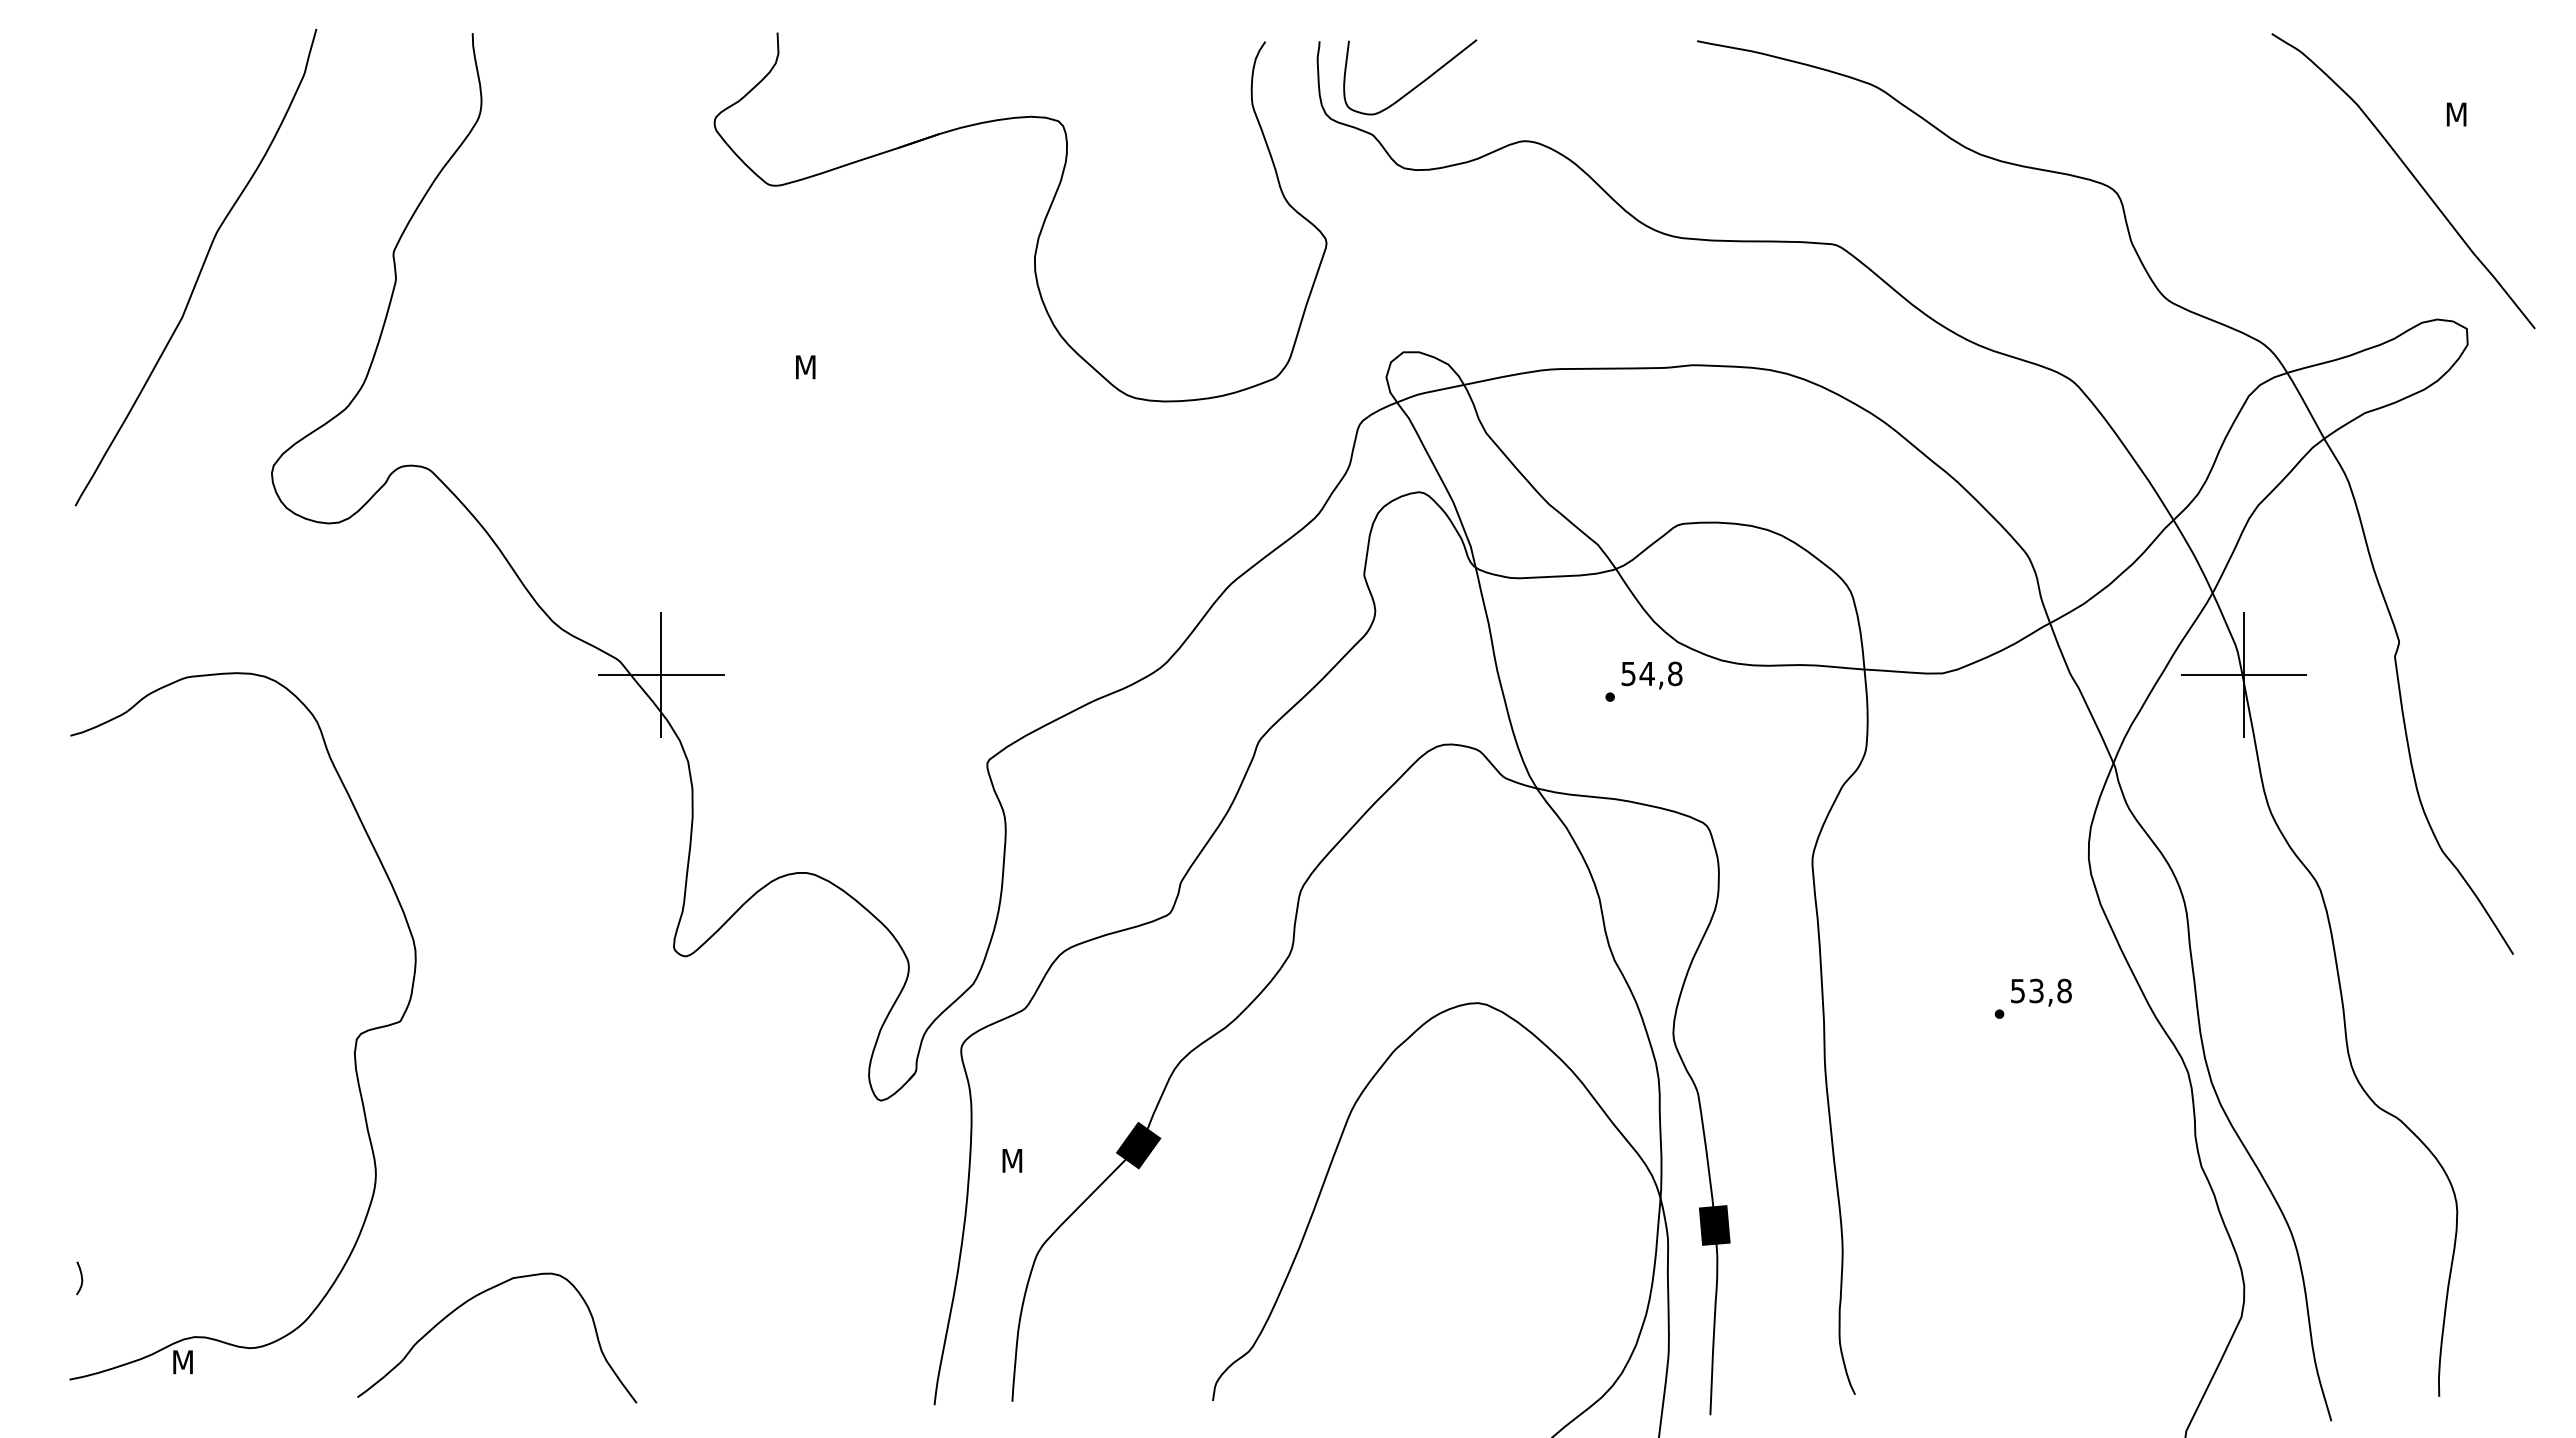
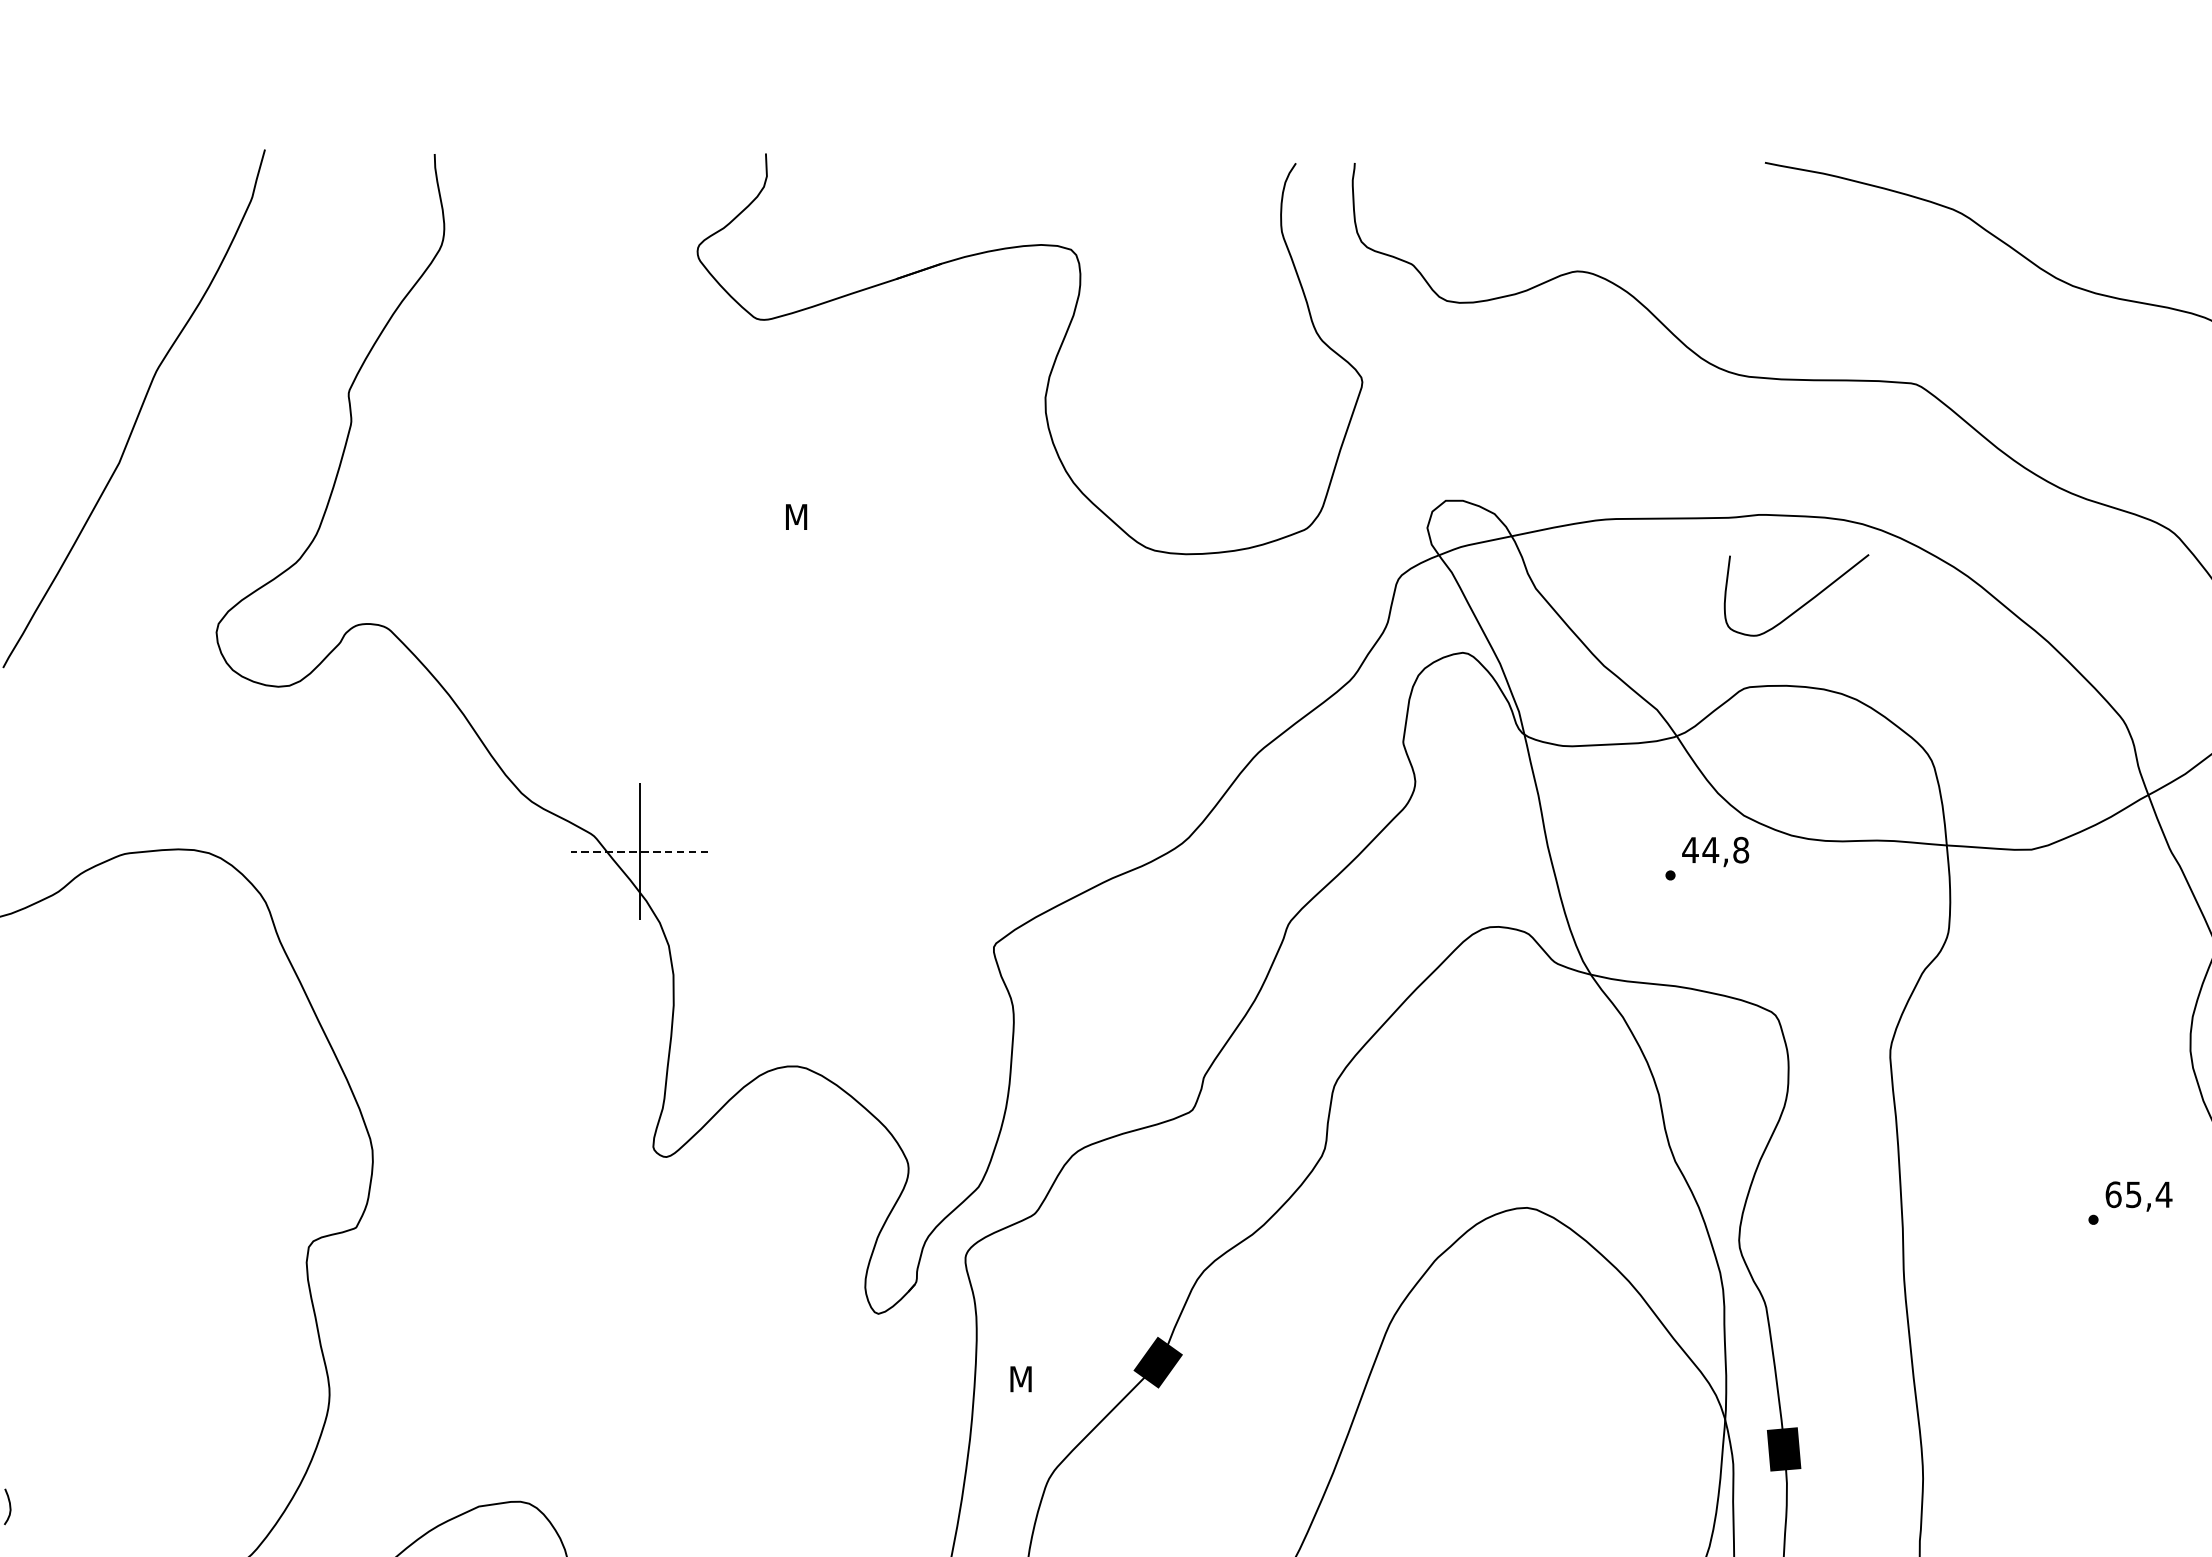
curve: (1417, 84) -> (1804, 603), moved
text: (1628, 674) -> (1690, 850), 54,8 -> 44,8
line: (660, 675) -> (638, 851), solid -> dashed
text: (2041, 990) -> (2139, 1194), 53,8 -> 65,4

